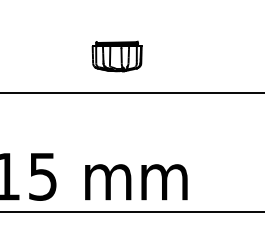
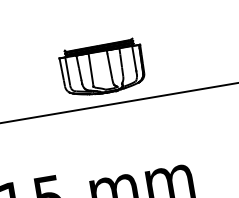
part: (116, 56) -> (101, 68), size x1.67

